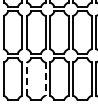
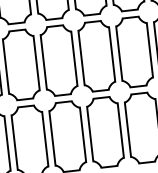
line: (26, 79) -> (52, 139), dashed -> solid
line: (45, 79) -> (83, 135), dashed -> solid

